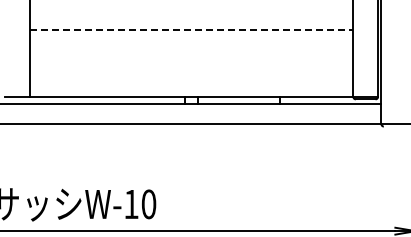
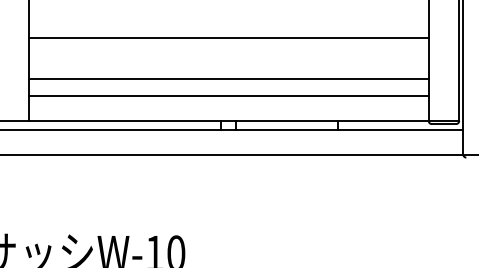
line: (191, 29) -> (228, 37), dashed -> solid
line: (191, 63) -> (228, 79), added
line: (191, 76) -> (228, 95), added

